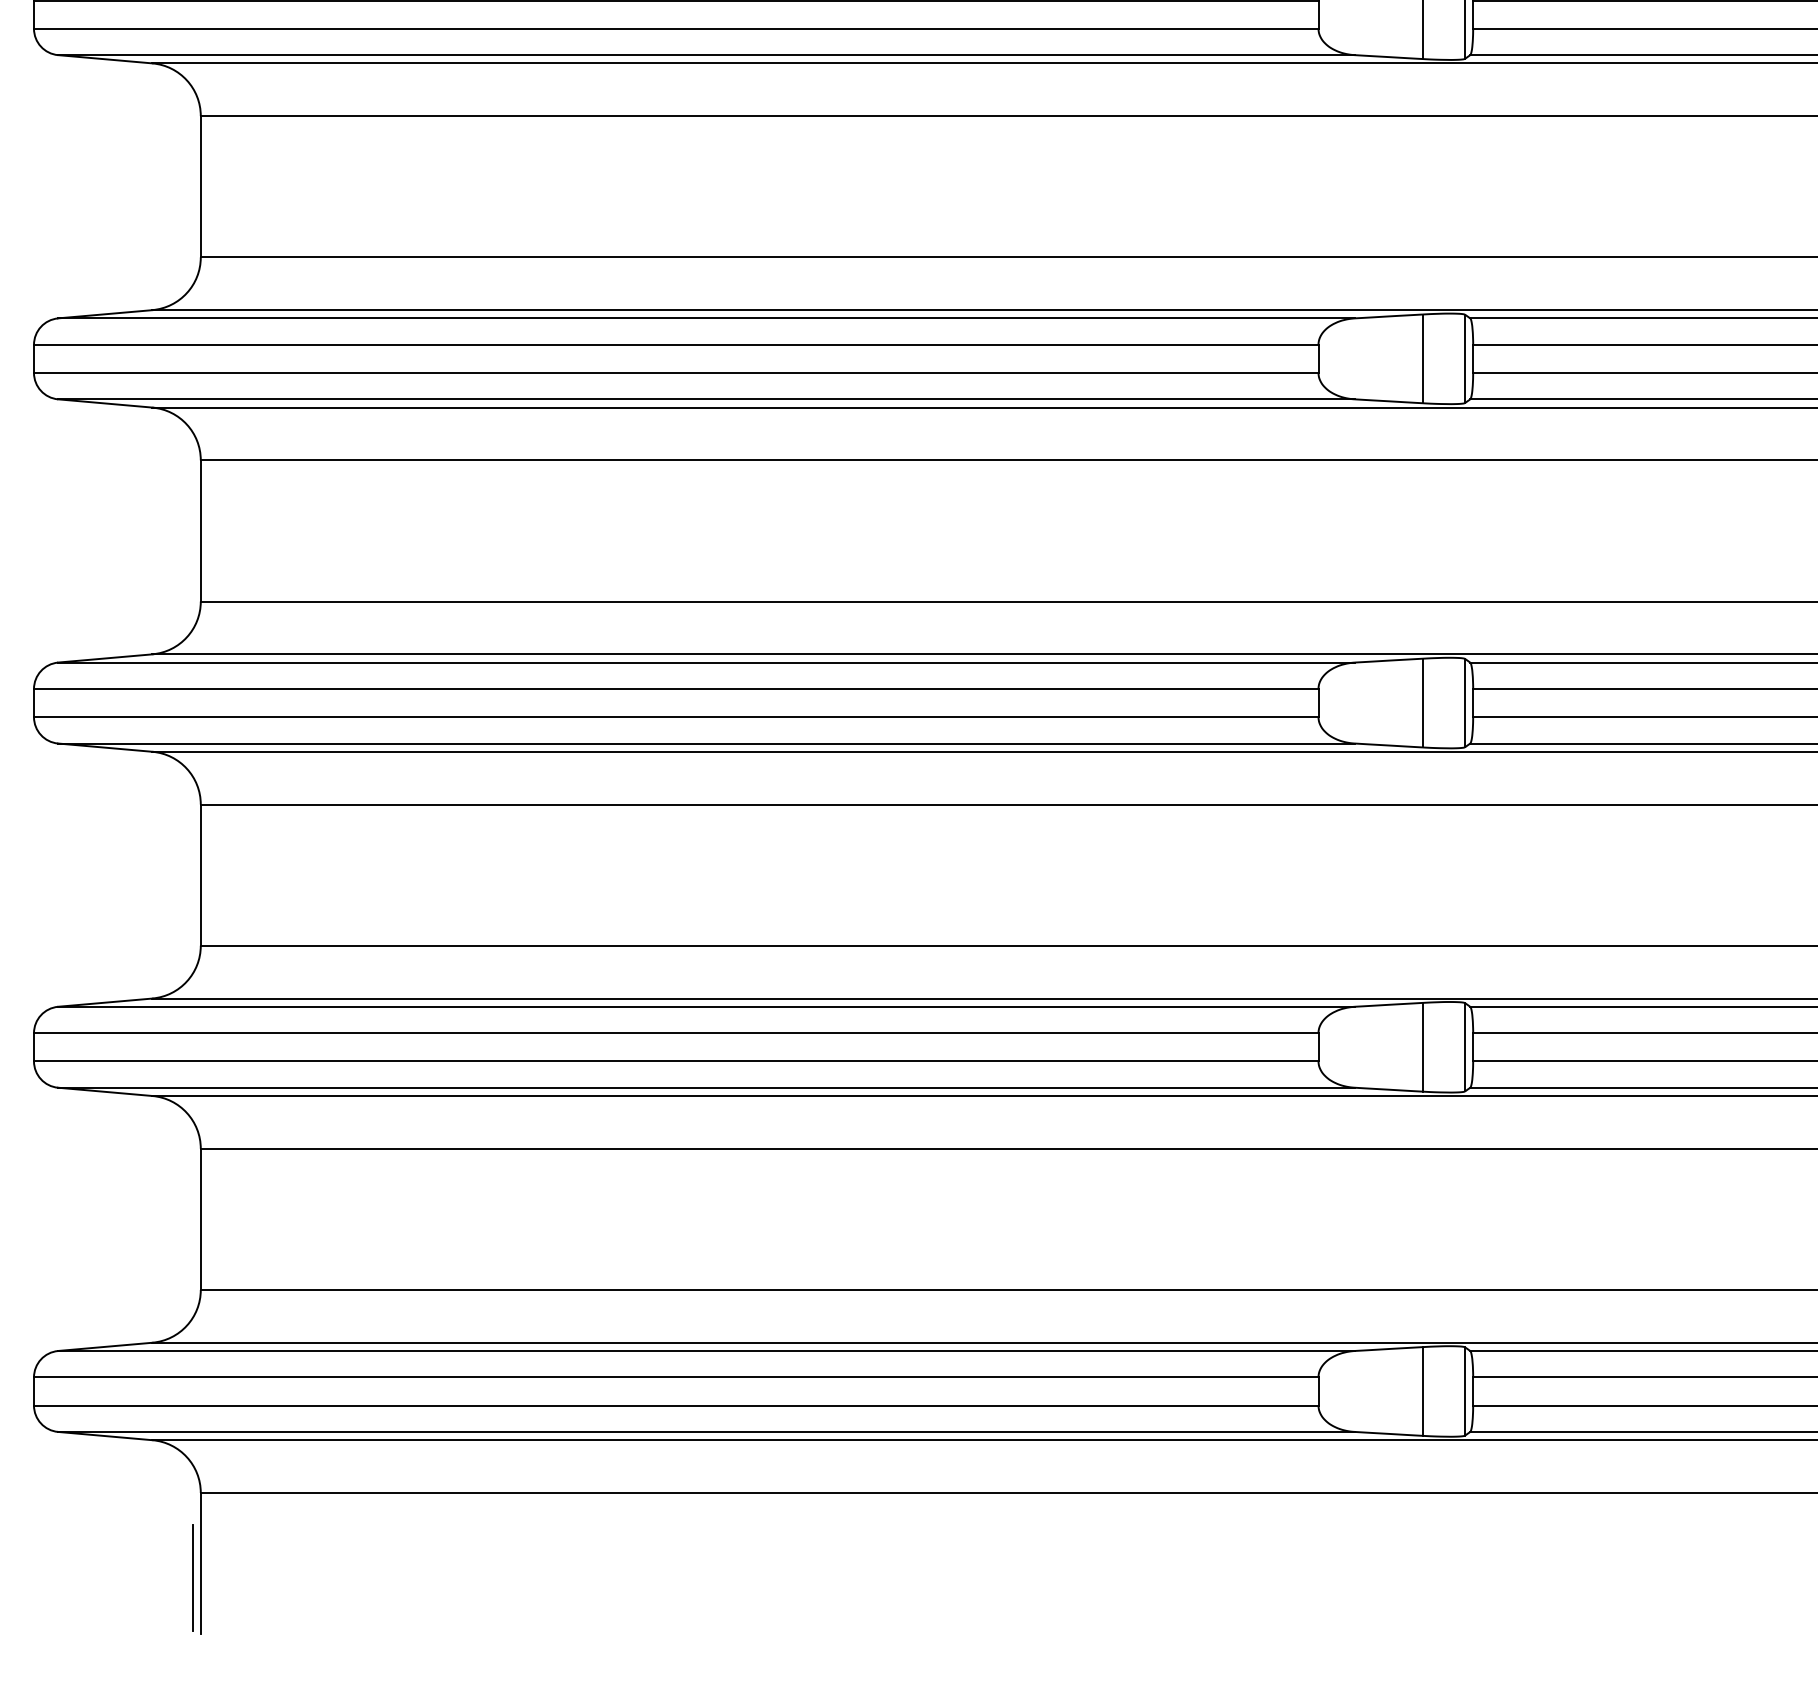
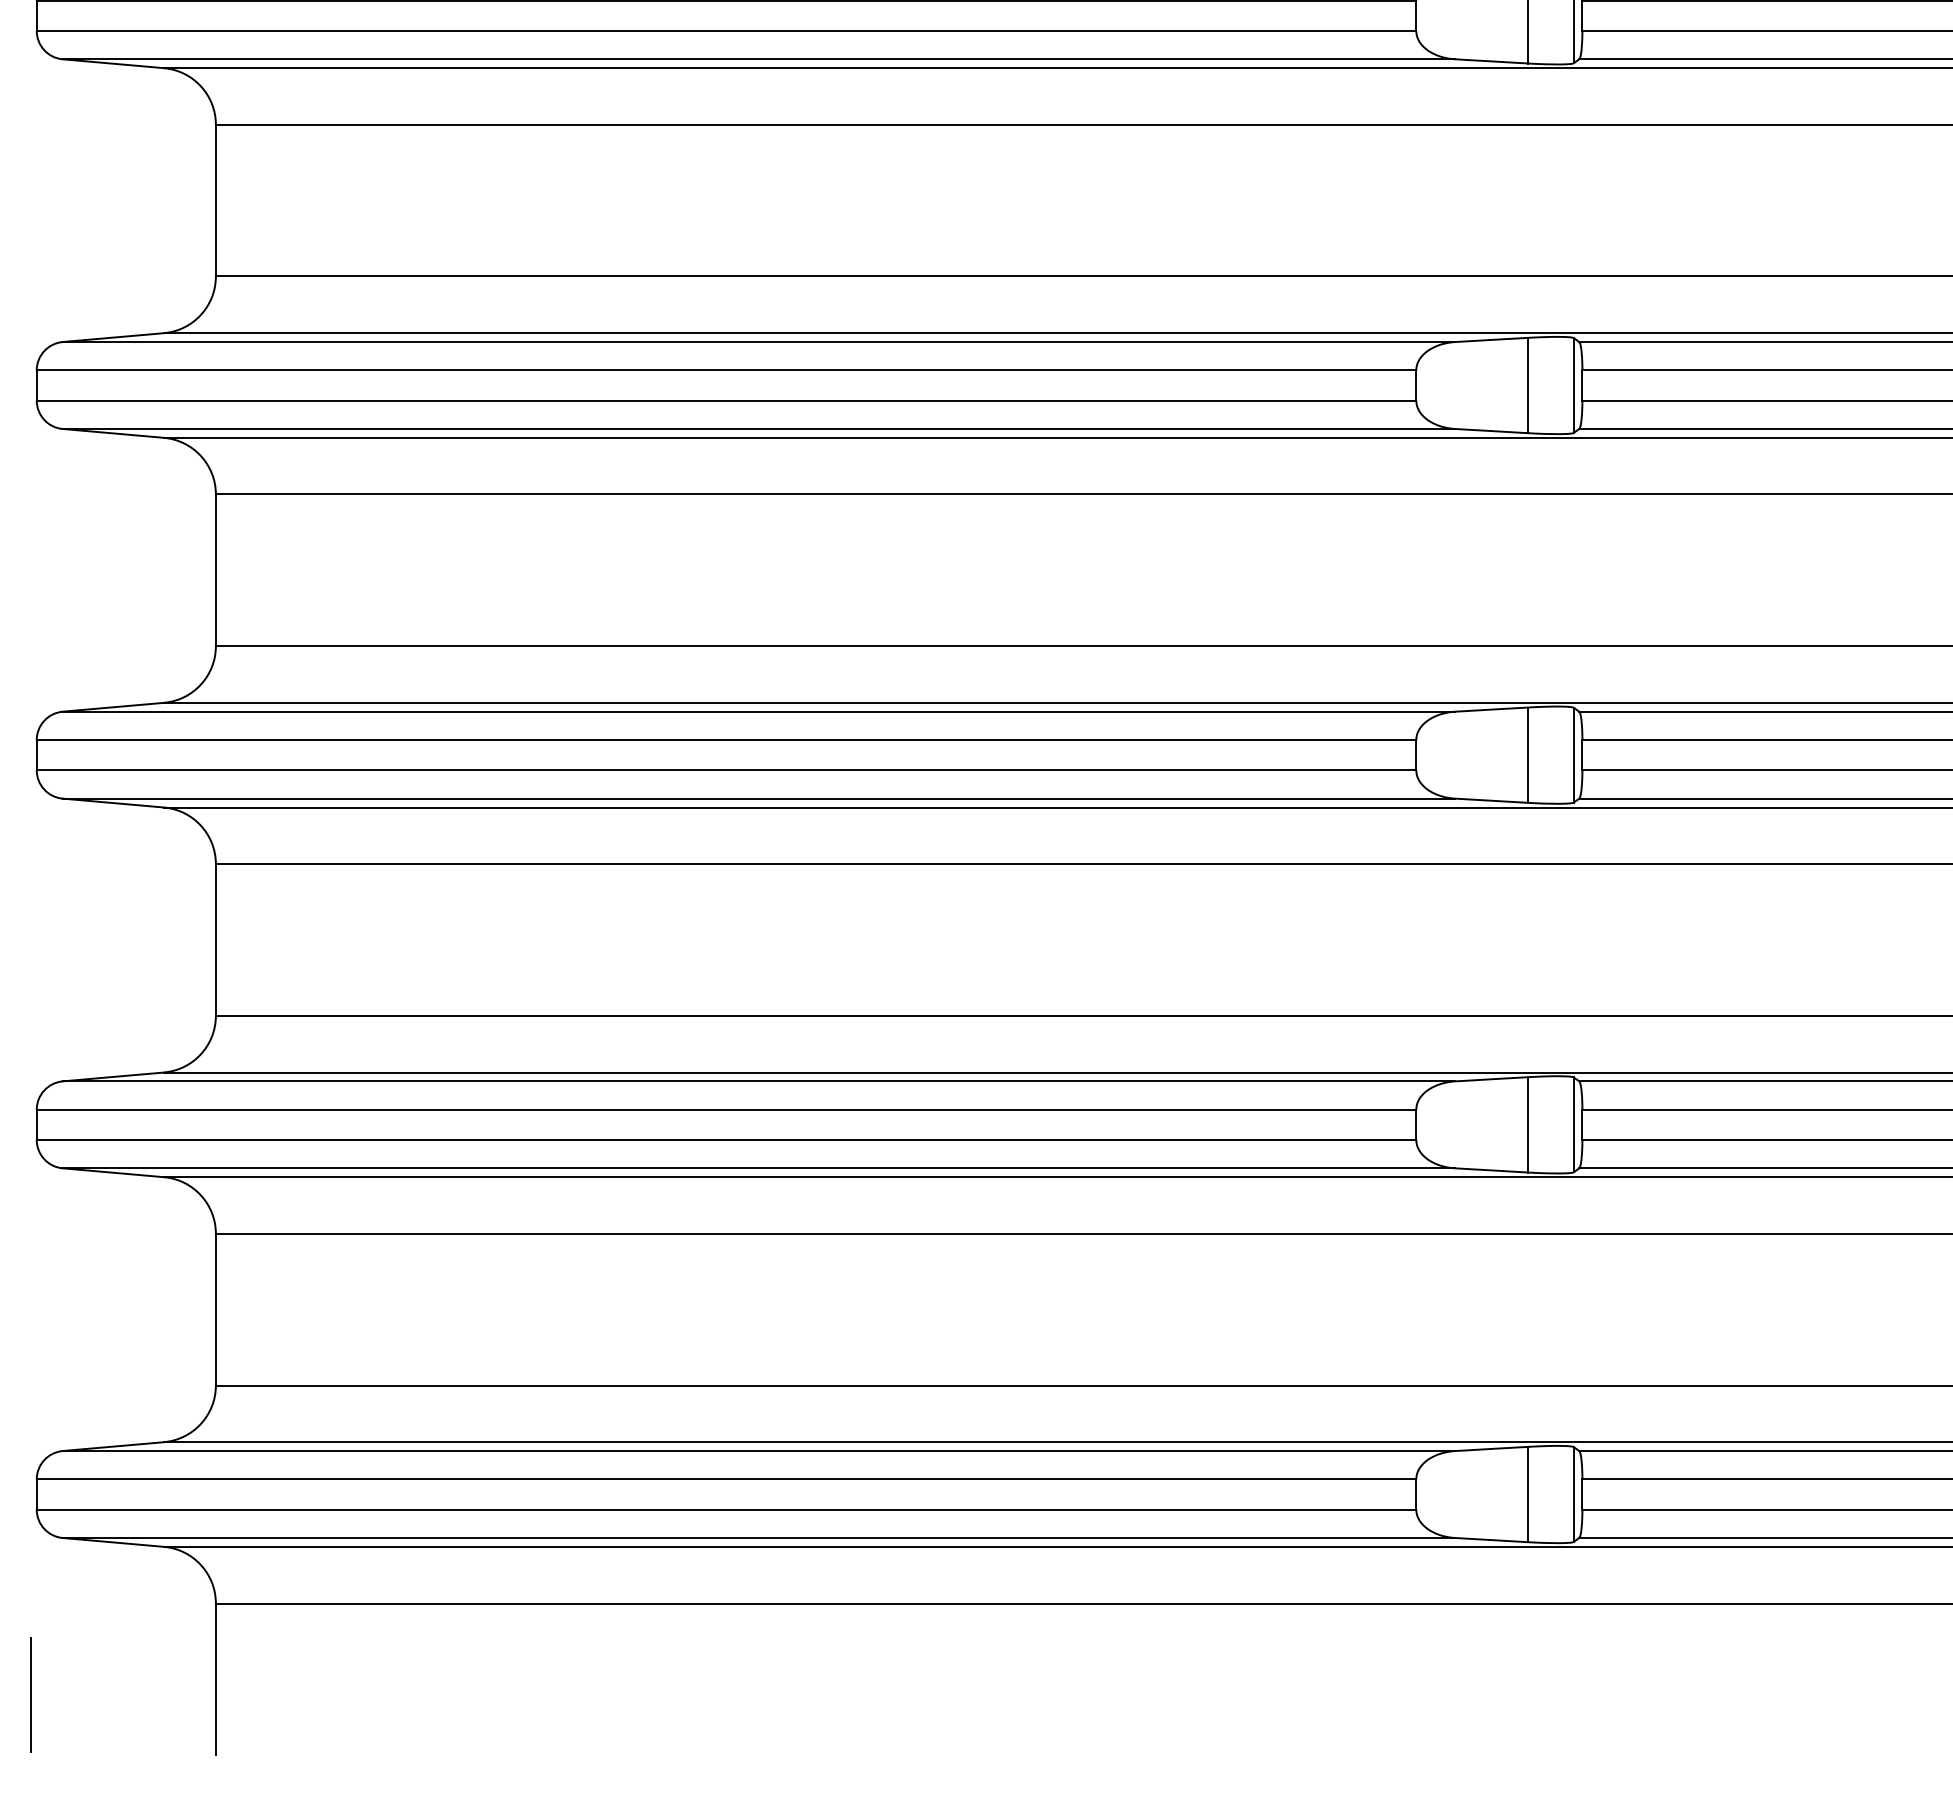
line: (192, 1577) -> (30, 1694), moved

